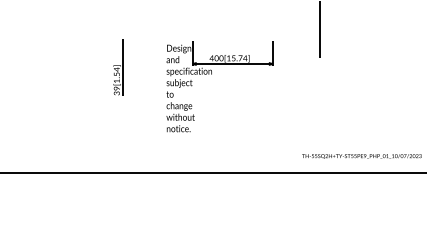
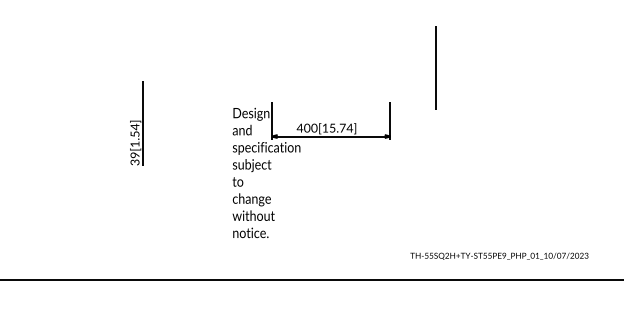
part: (211, 74) -> (299, 152), moved

